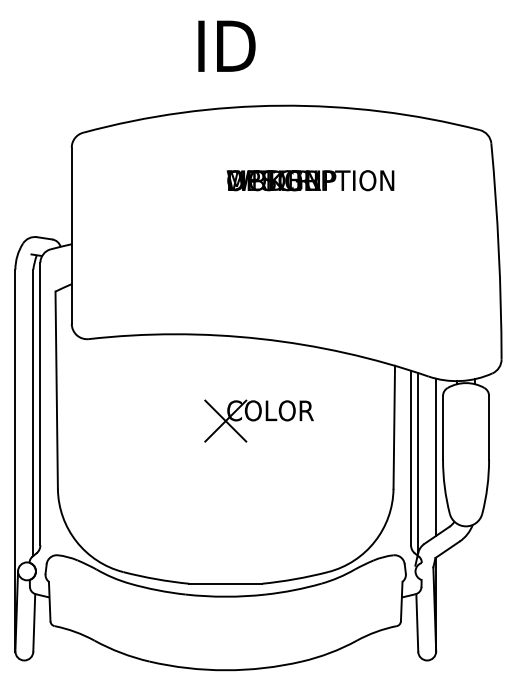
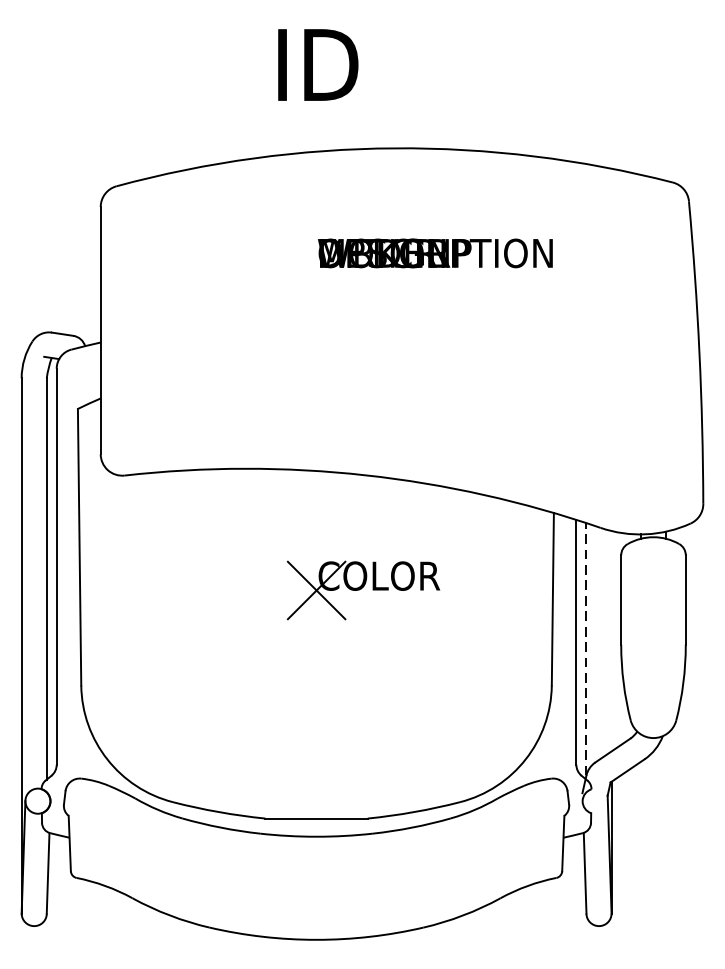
line: (436, 456) -> (612, 640), removed
line: (418, 463) -> (586, 649), solid -> dashed

